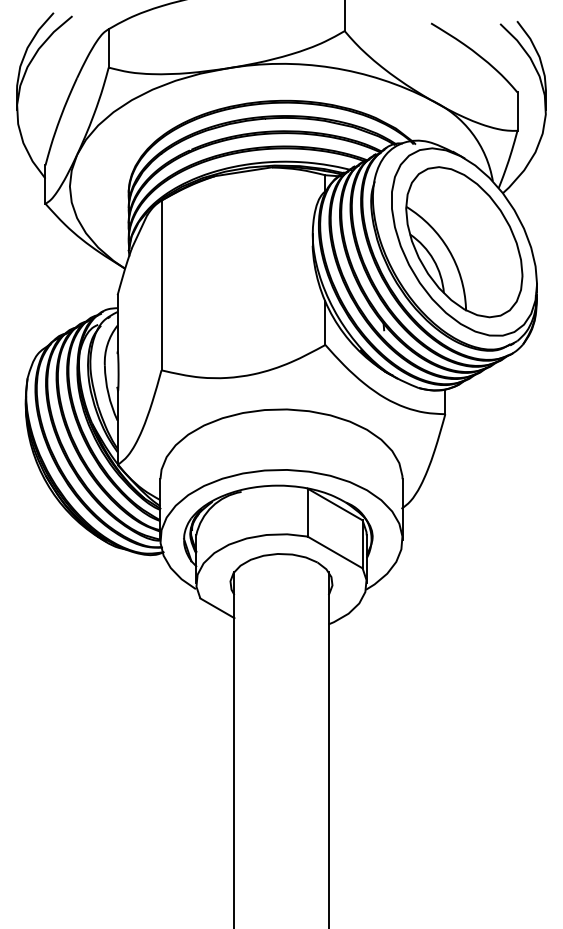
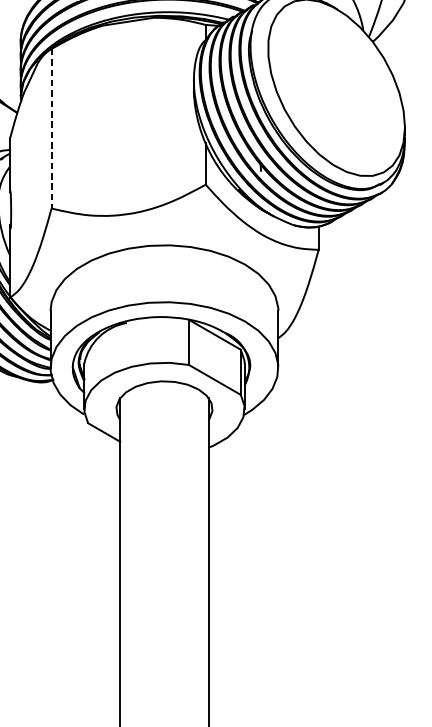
part: (464, 242) -> (336, 88), removed
line: (161, 285) -> (51, 128), solid -> dashed

